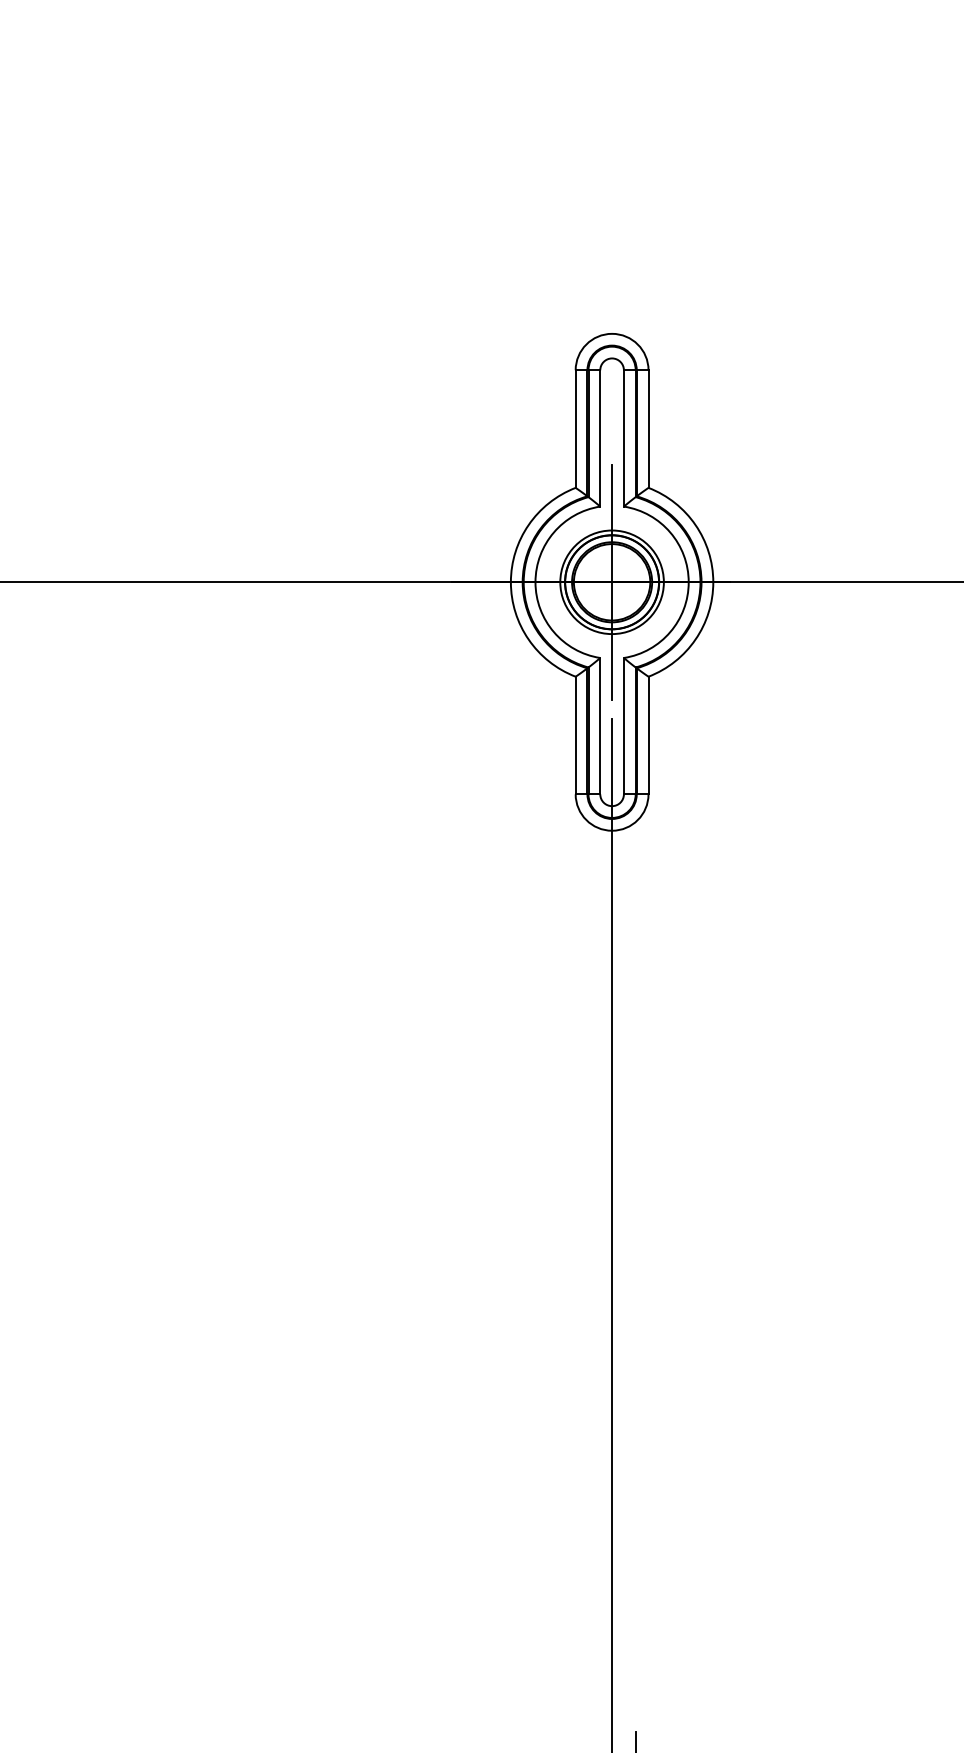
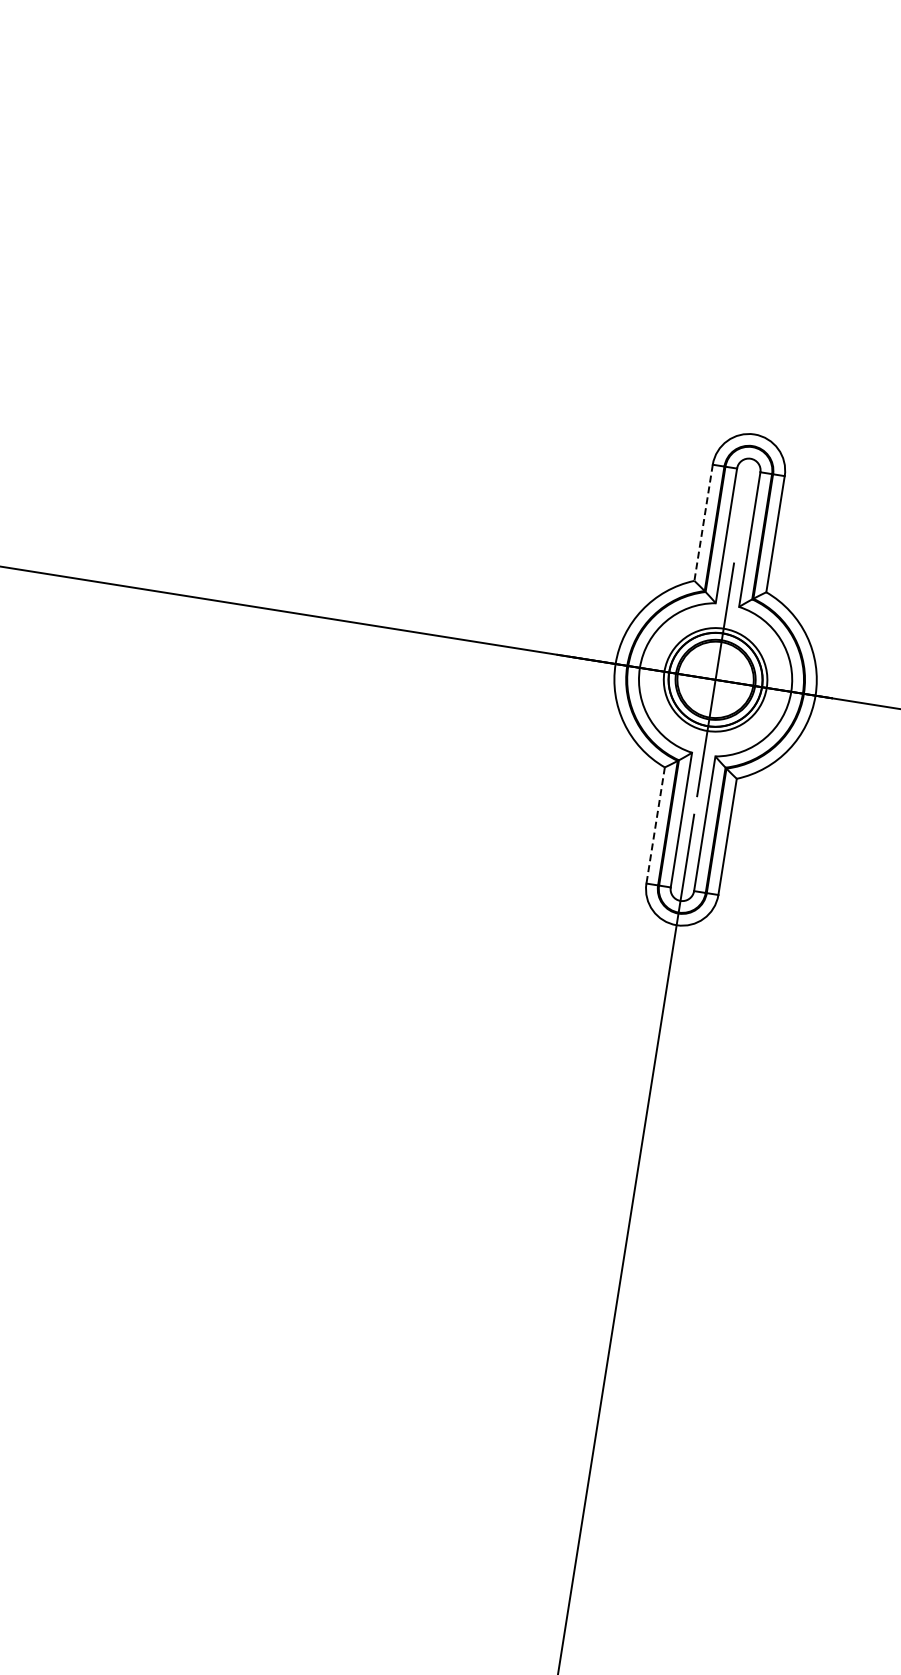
line: (575, 429) -> (703, 523), solid -> dashed
line: (575, 735) -> (655, 825), solid -> dashed

